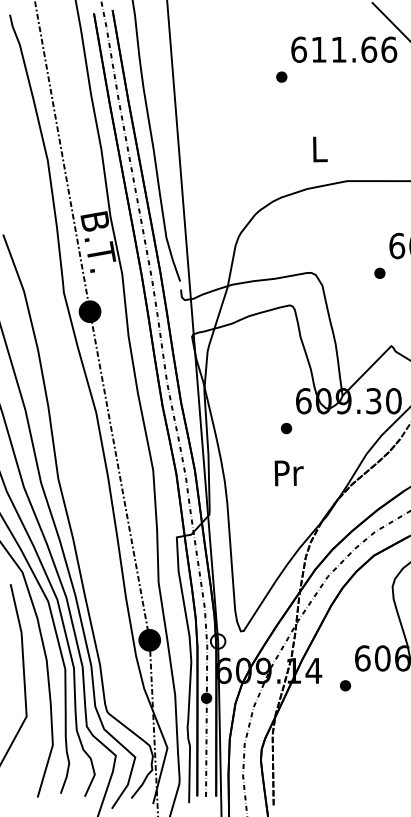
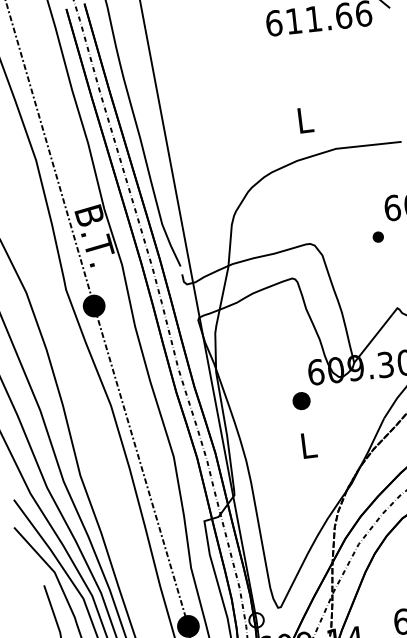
part: (281, 76) -> (259, 51), removed
part: (286, 428) -> (301, 401), size x1.6
text: (288, 473) -> (308, 445), Pr -> L

